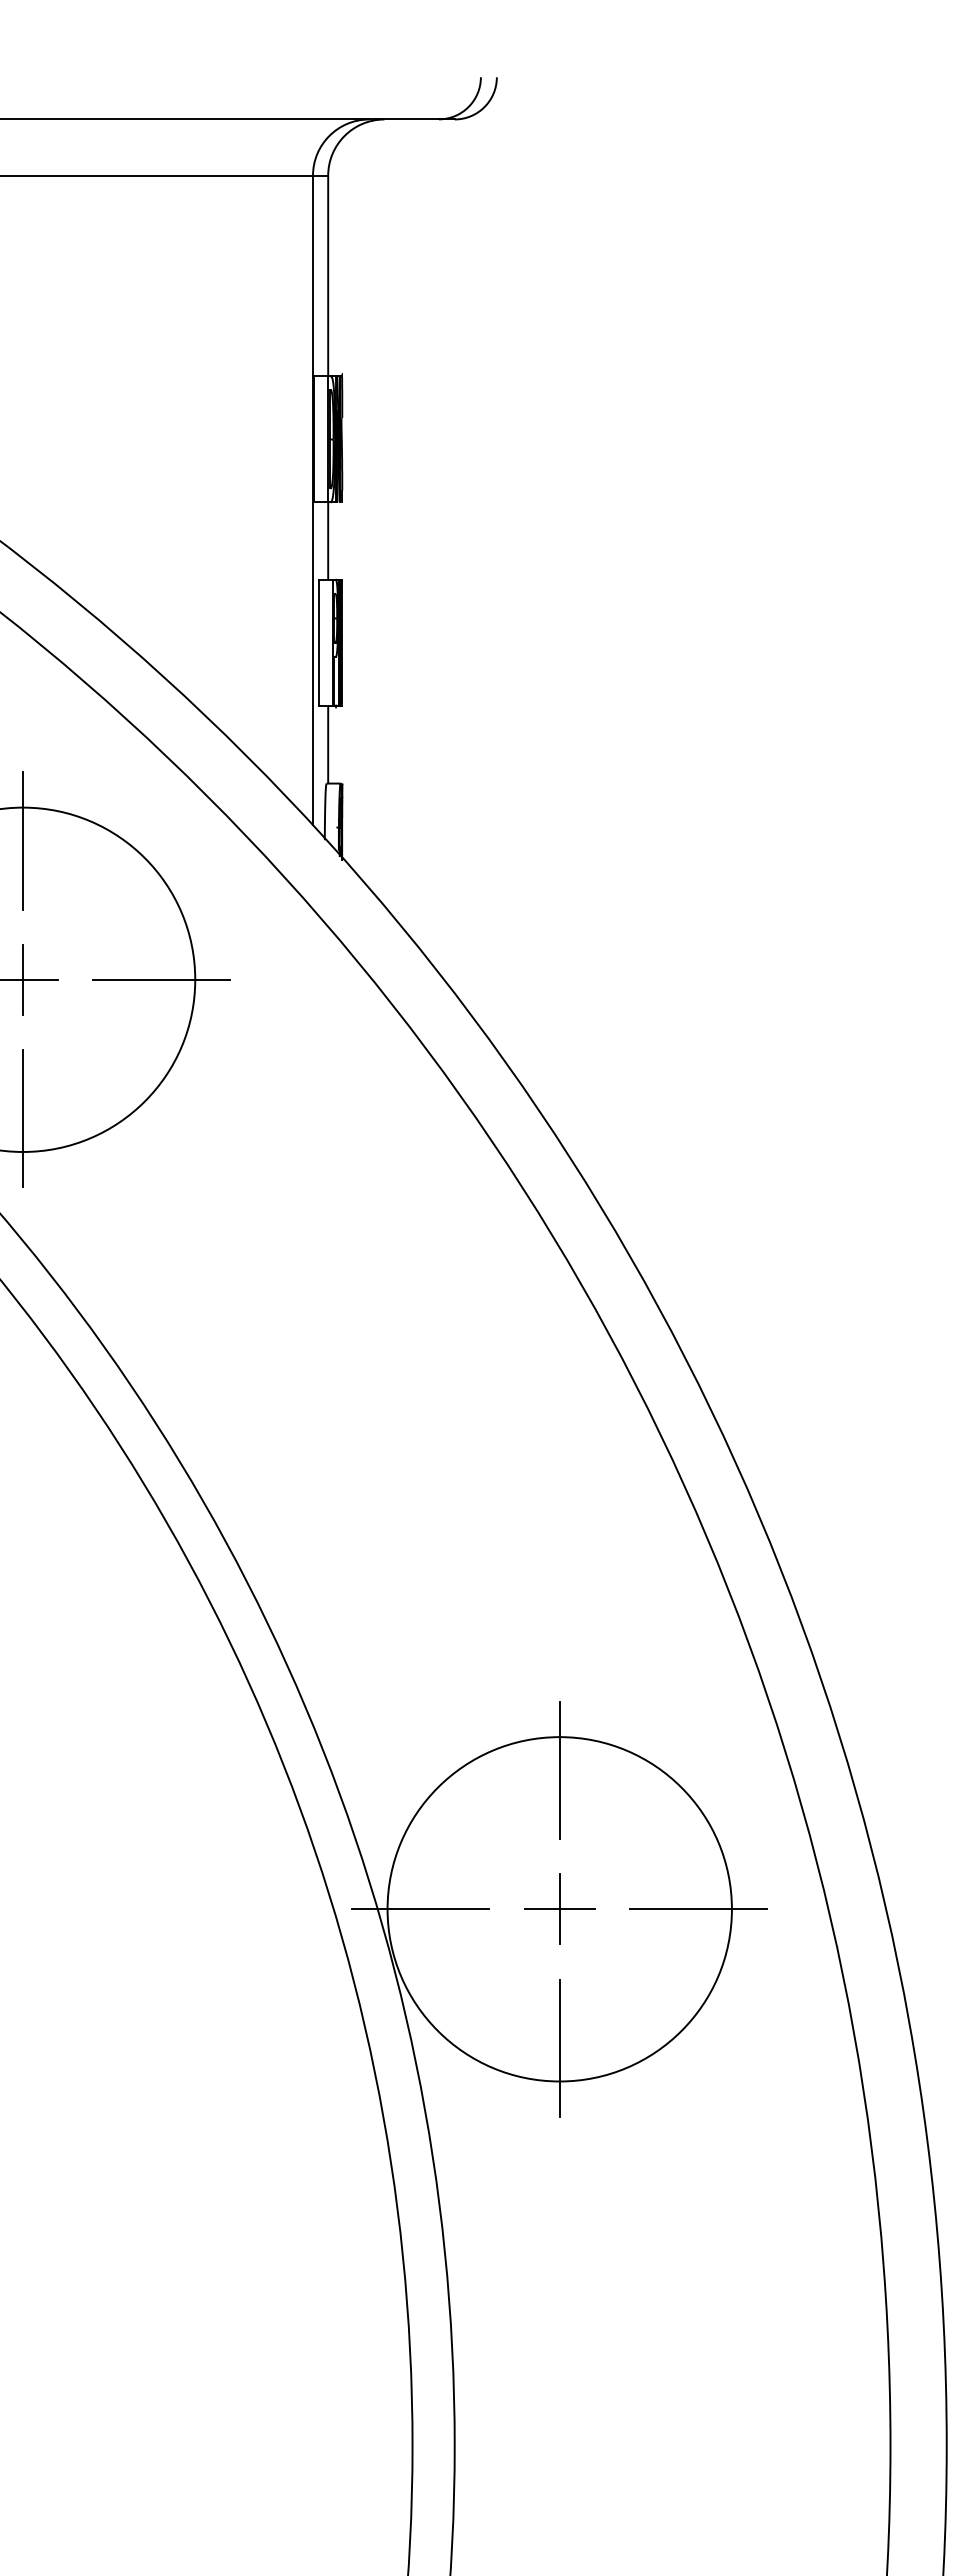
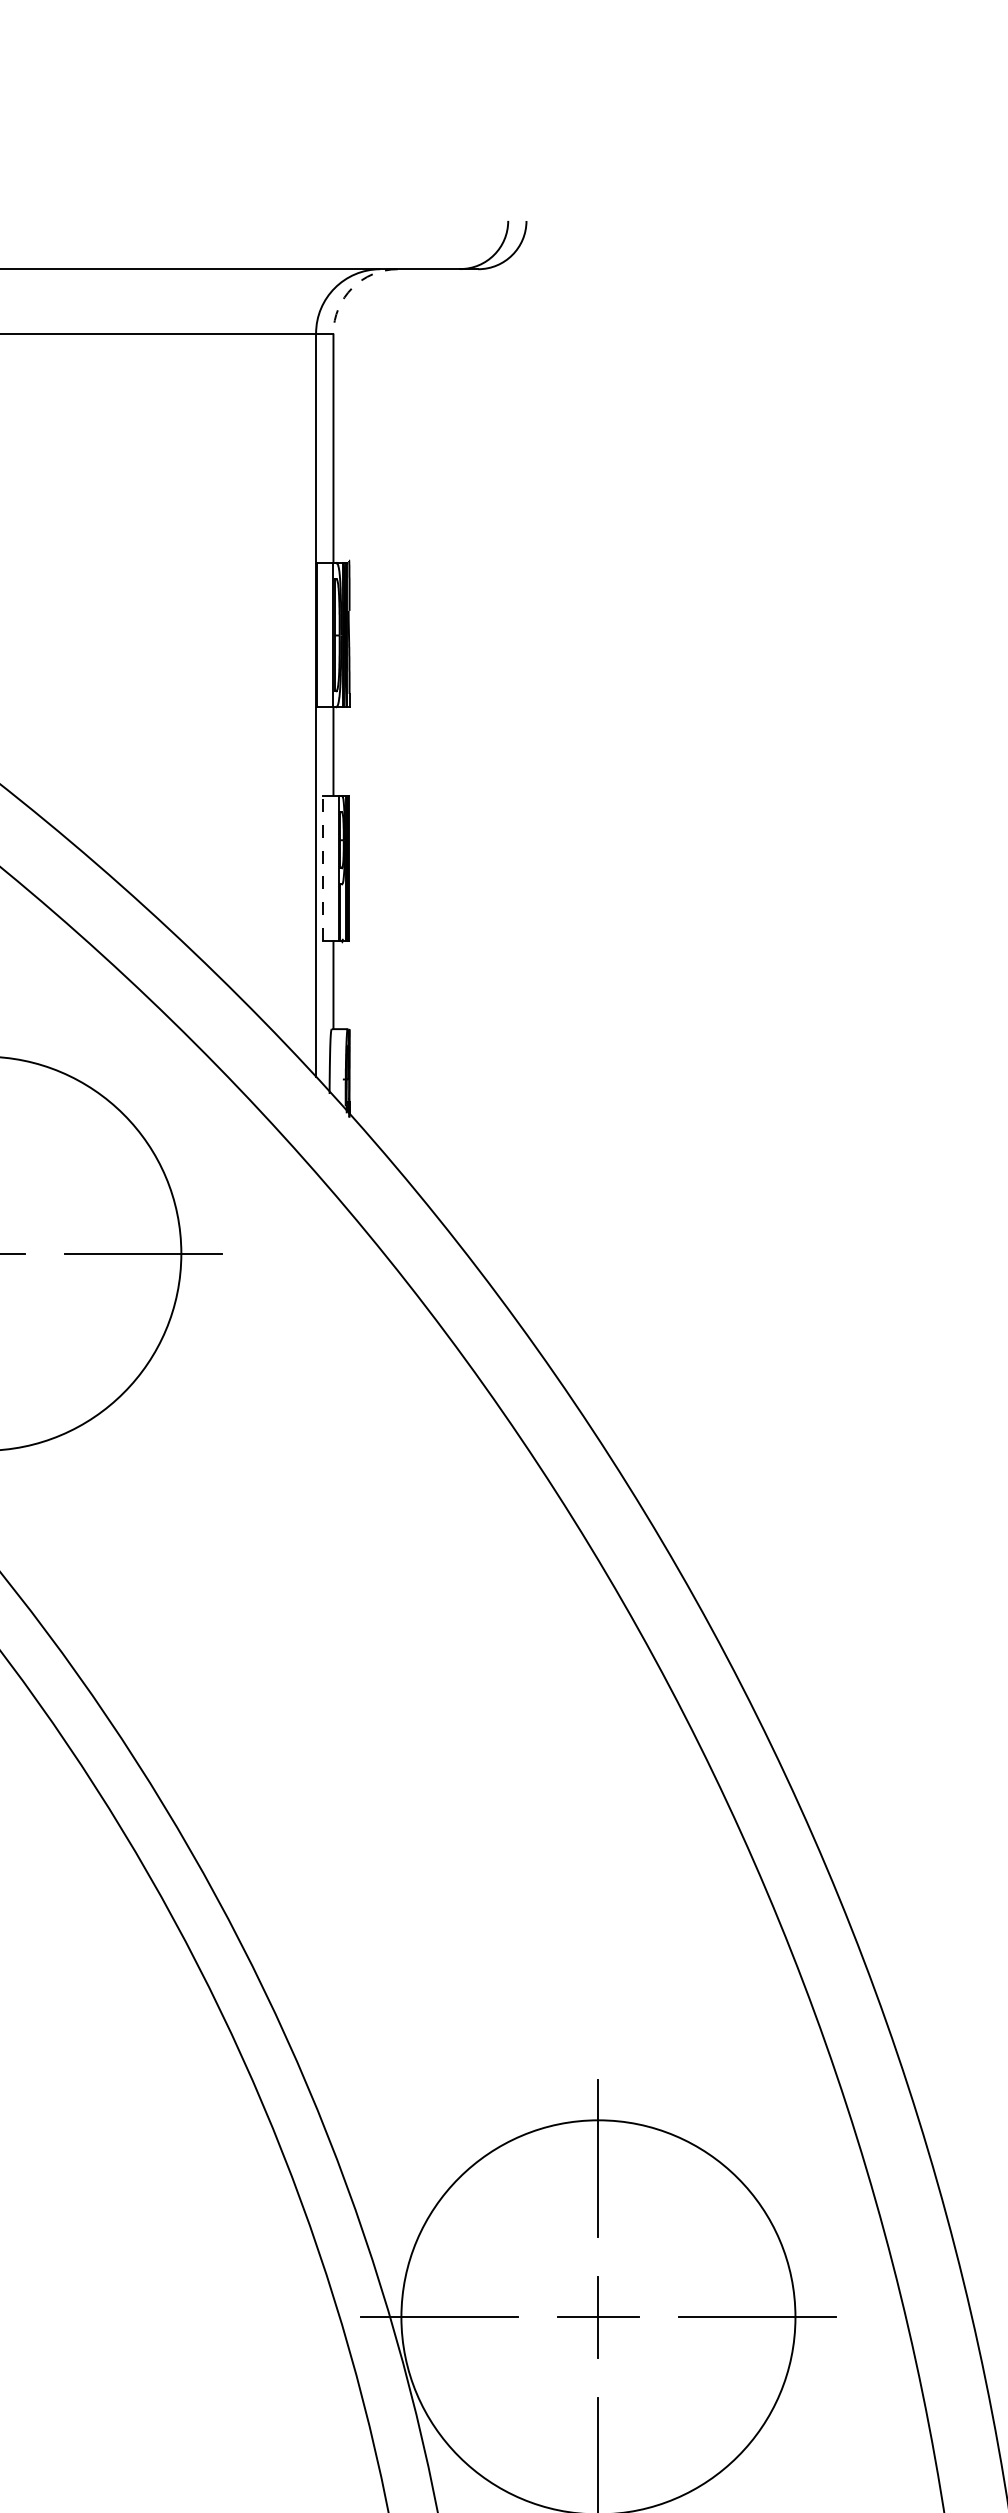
arc: (344, 135) -> (352, 287), solid -> dashed
line: (318, 642) -> (322, 867), solid -> dashed

